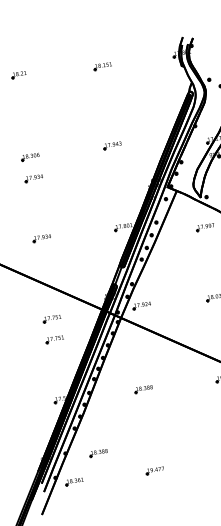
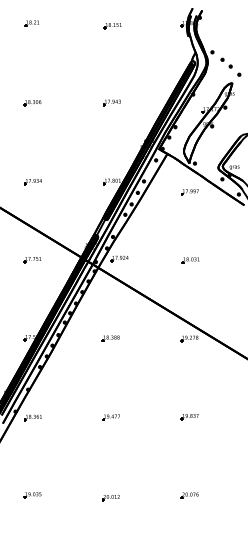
part: (33, 179) -> (32, 124), removed
part: (54, 340) -> (32, 280), removed
part: (98, 453) -> (59, 393), removed

